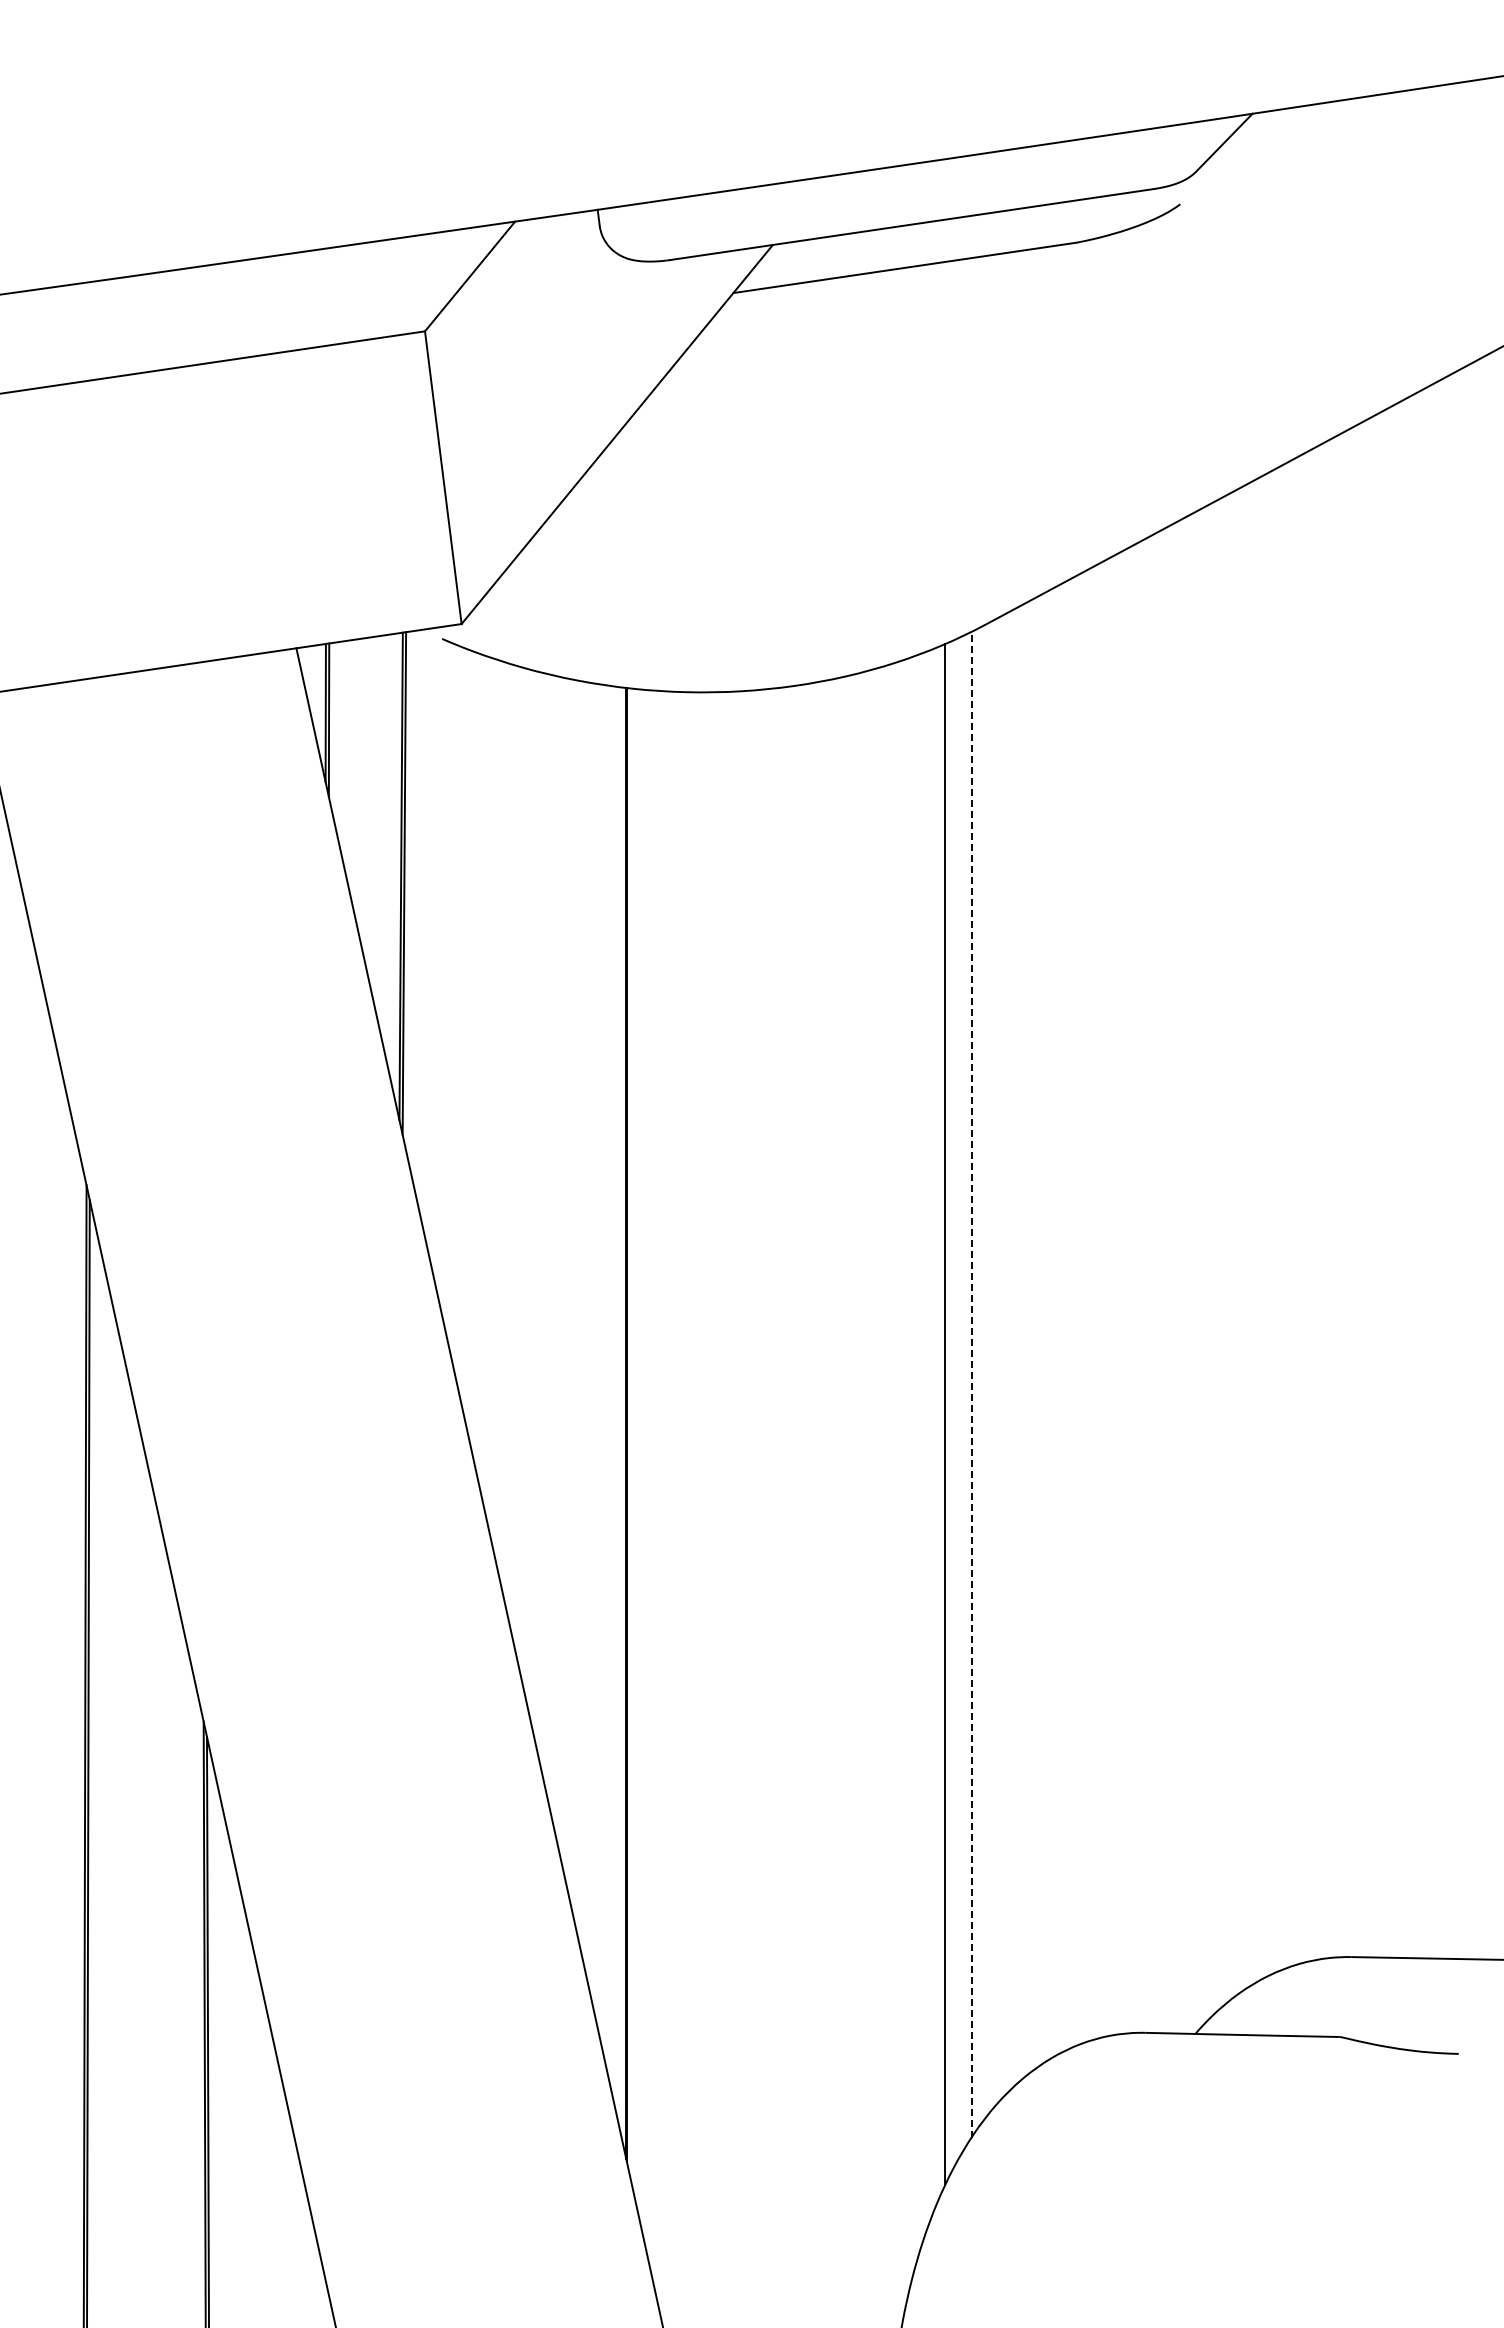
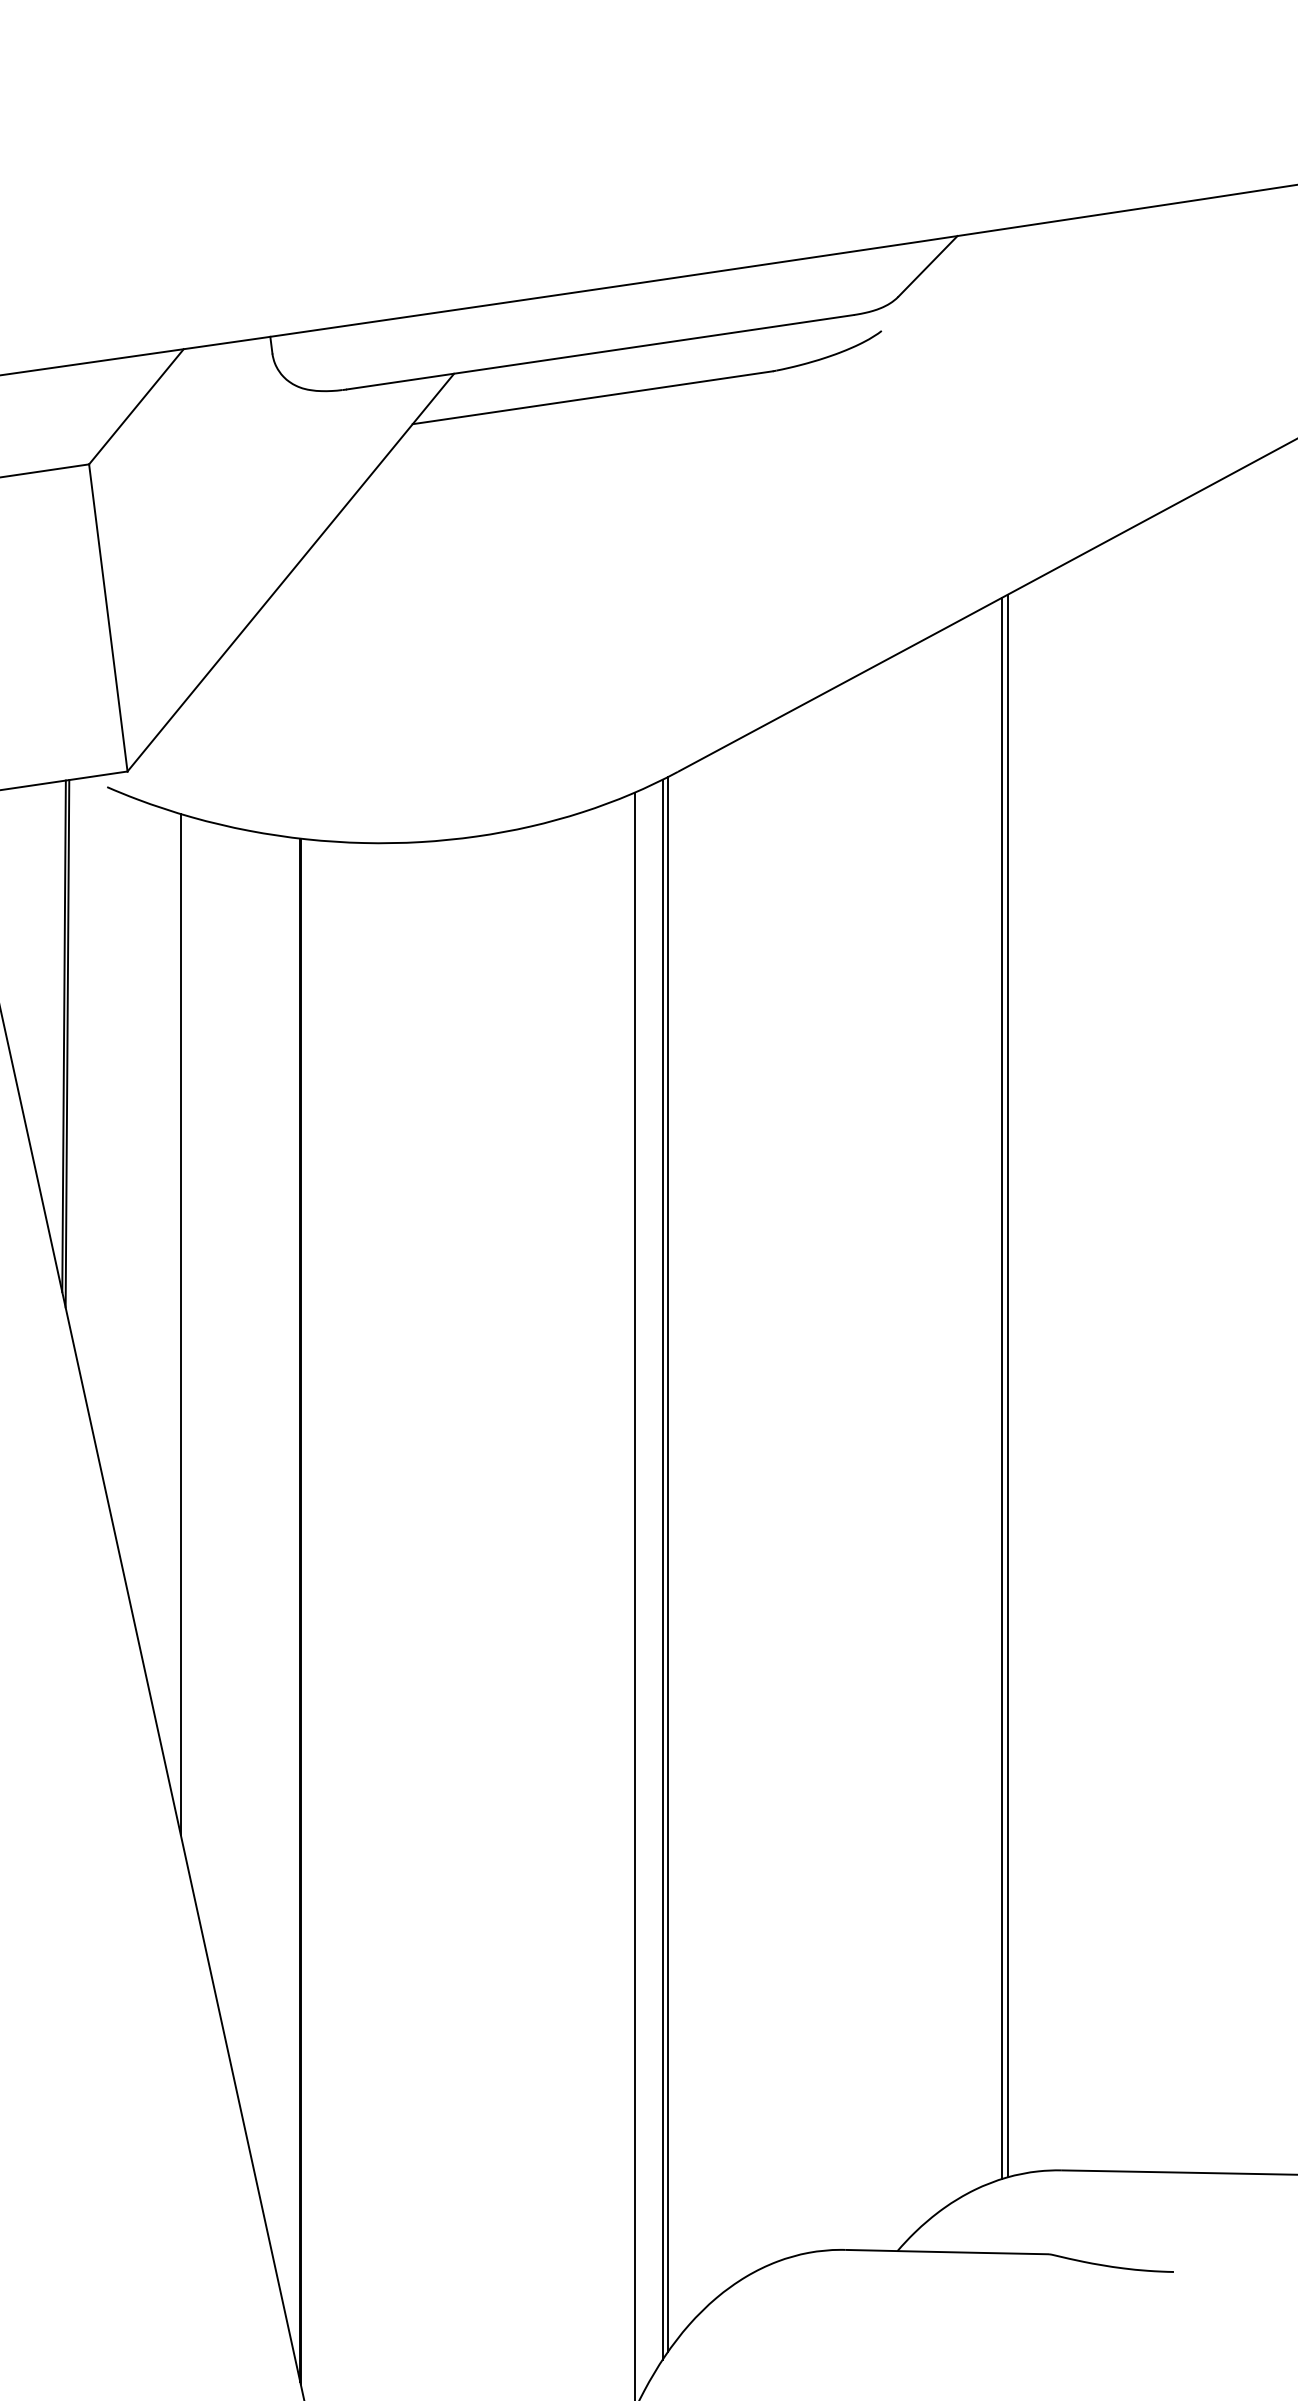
line: (512, 1150) -> (180, 1323), added
line: (1300, 1209) -> (1007, 1385), added
line: (1295, 1211) -> (1002, 1387), added
line: (976, 1379) -> (667, 1564), added
line: (971, 1384) -> (662, 1569), dashed -> solid

